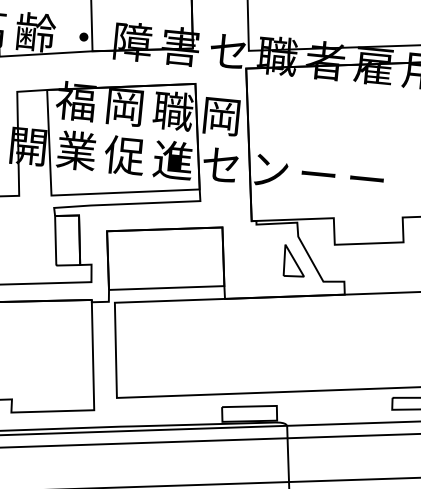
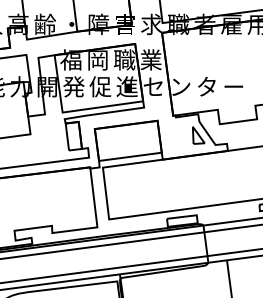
text: (228, 51) -> (151, 24), セ -> 求
text: (220, 114) -> (150, 59), 岡 -> 業
text: (75, 150) -> (73, 86), 業 -> 発
text: (319, 174) -> (207, 86), ー -> タ

